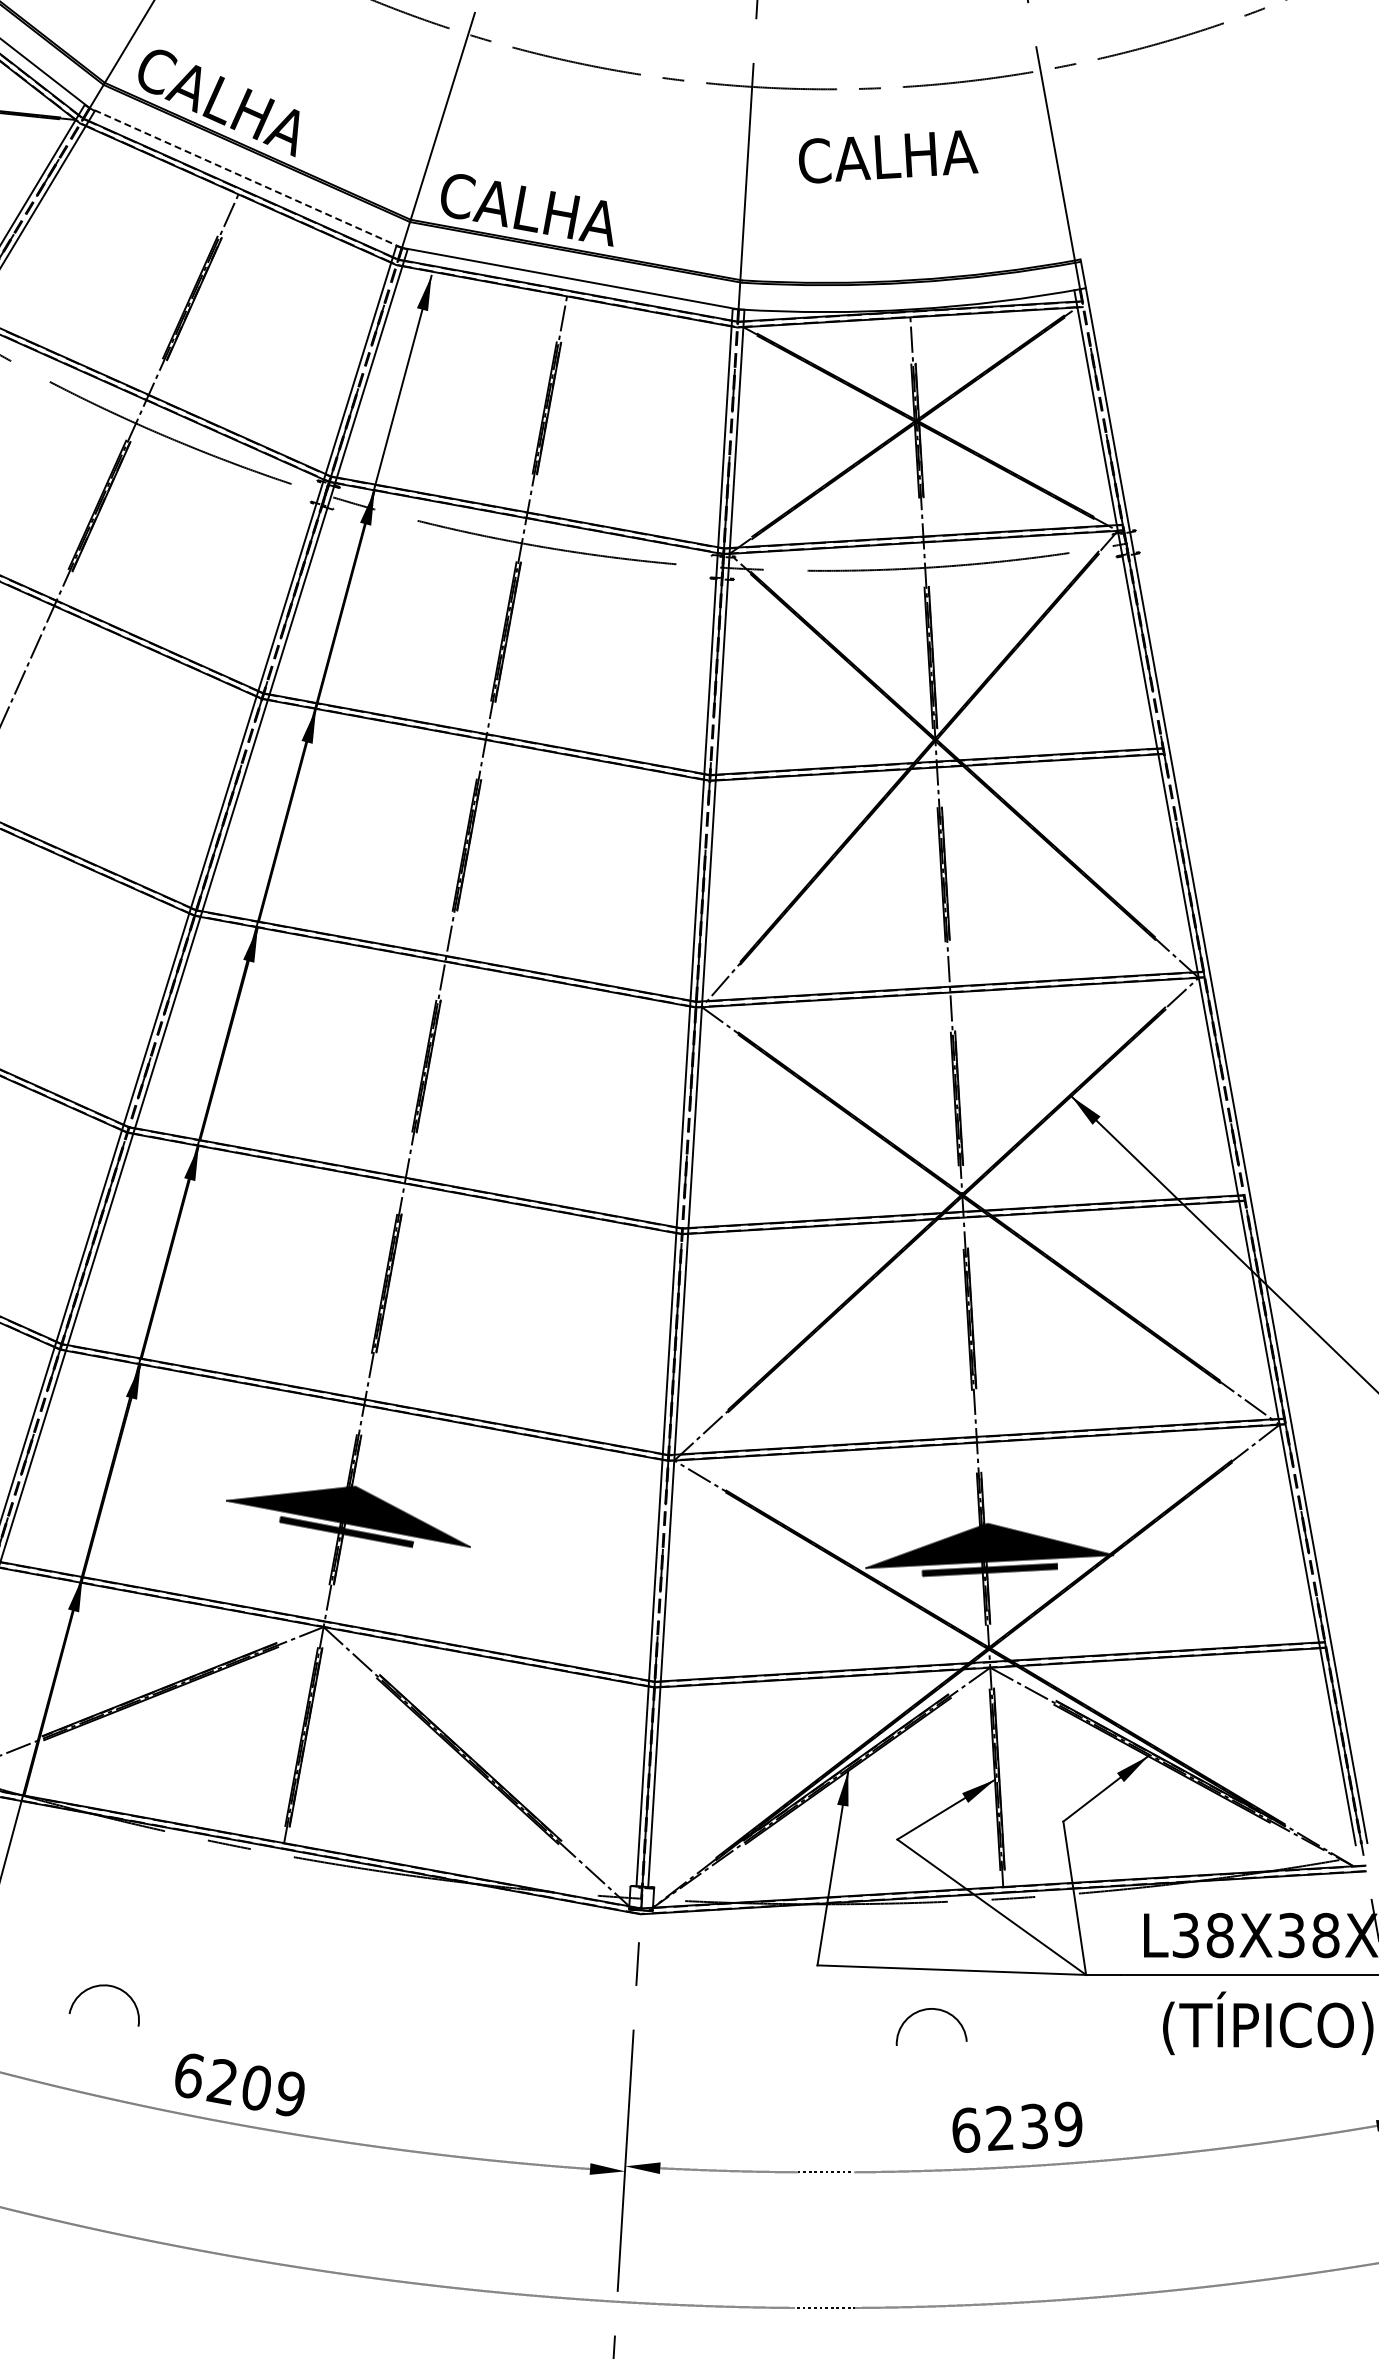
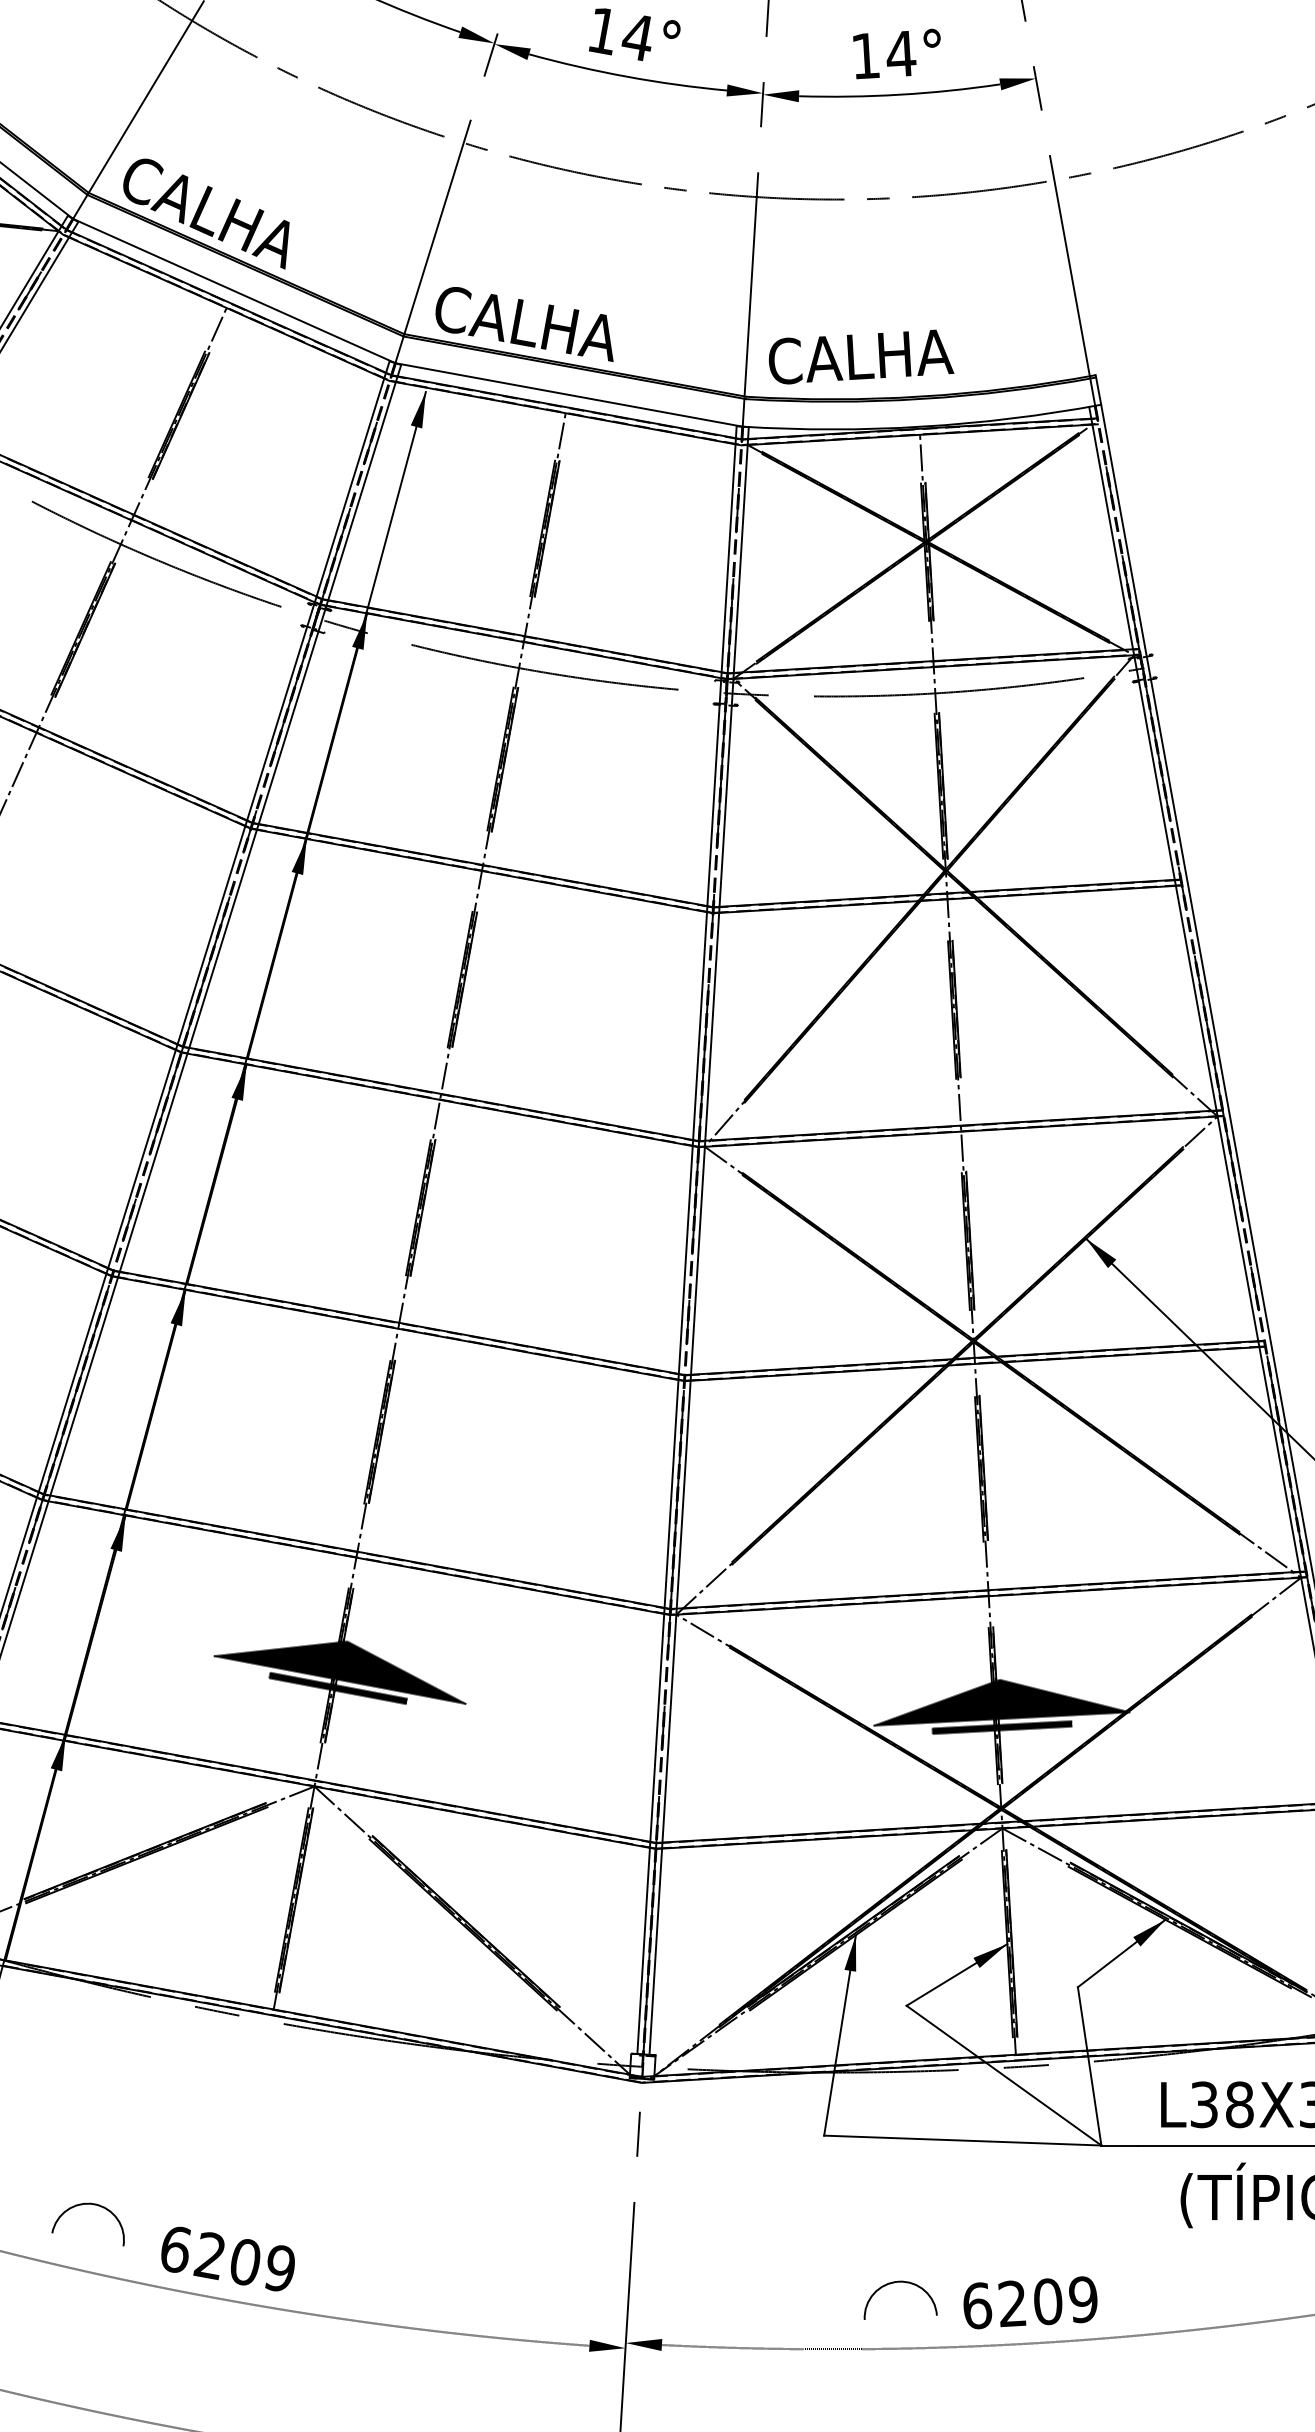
text: (888, 156) -> (861, 356), moved
line: (245, 177) -> (233, 290), dashed -> solid
arc: (103, 1986) -> (87, 2204), moved
arc: (927, 2010) -> (896, 2283), moved
text: (1034, 2126) -> (1048, 2301), 6239 -> 6209

